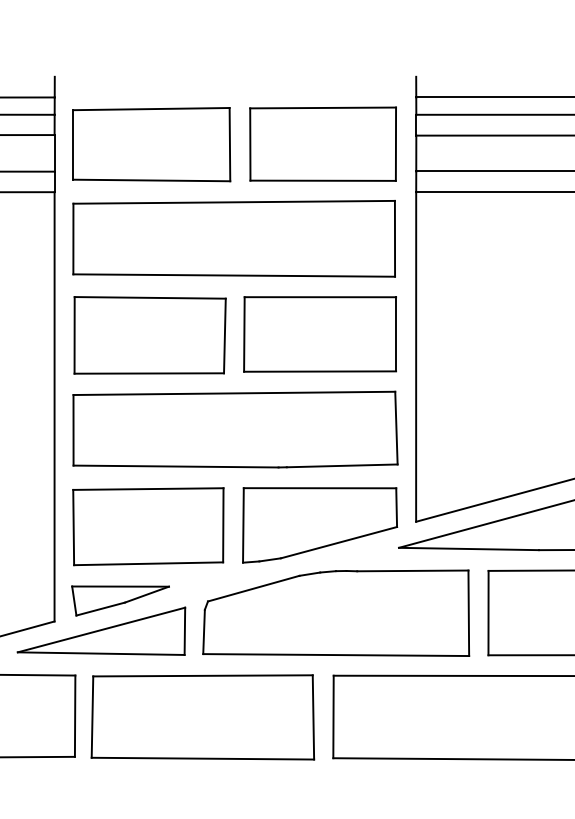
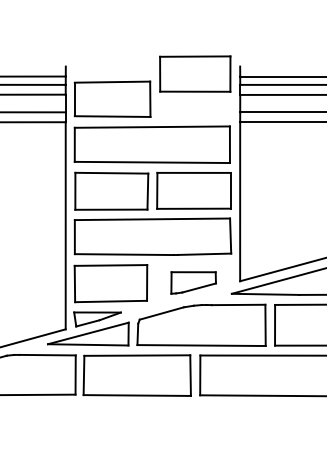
part: (323, 142) -> (195, 73), moved
part: (319, 524) -> (193, 282), size x0.6

